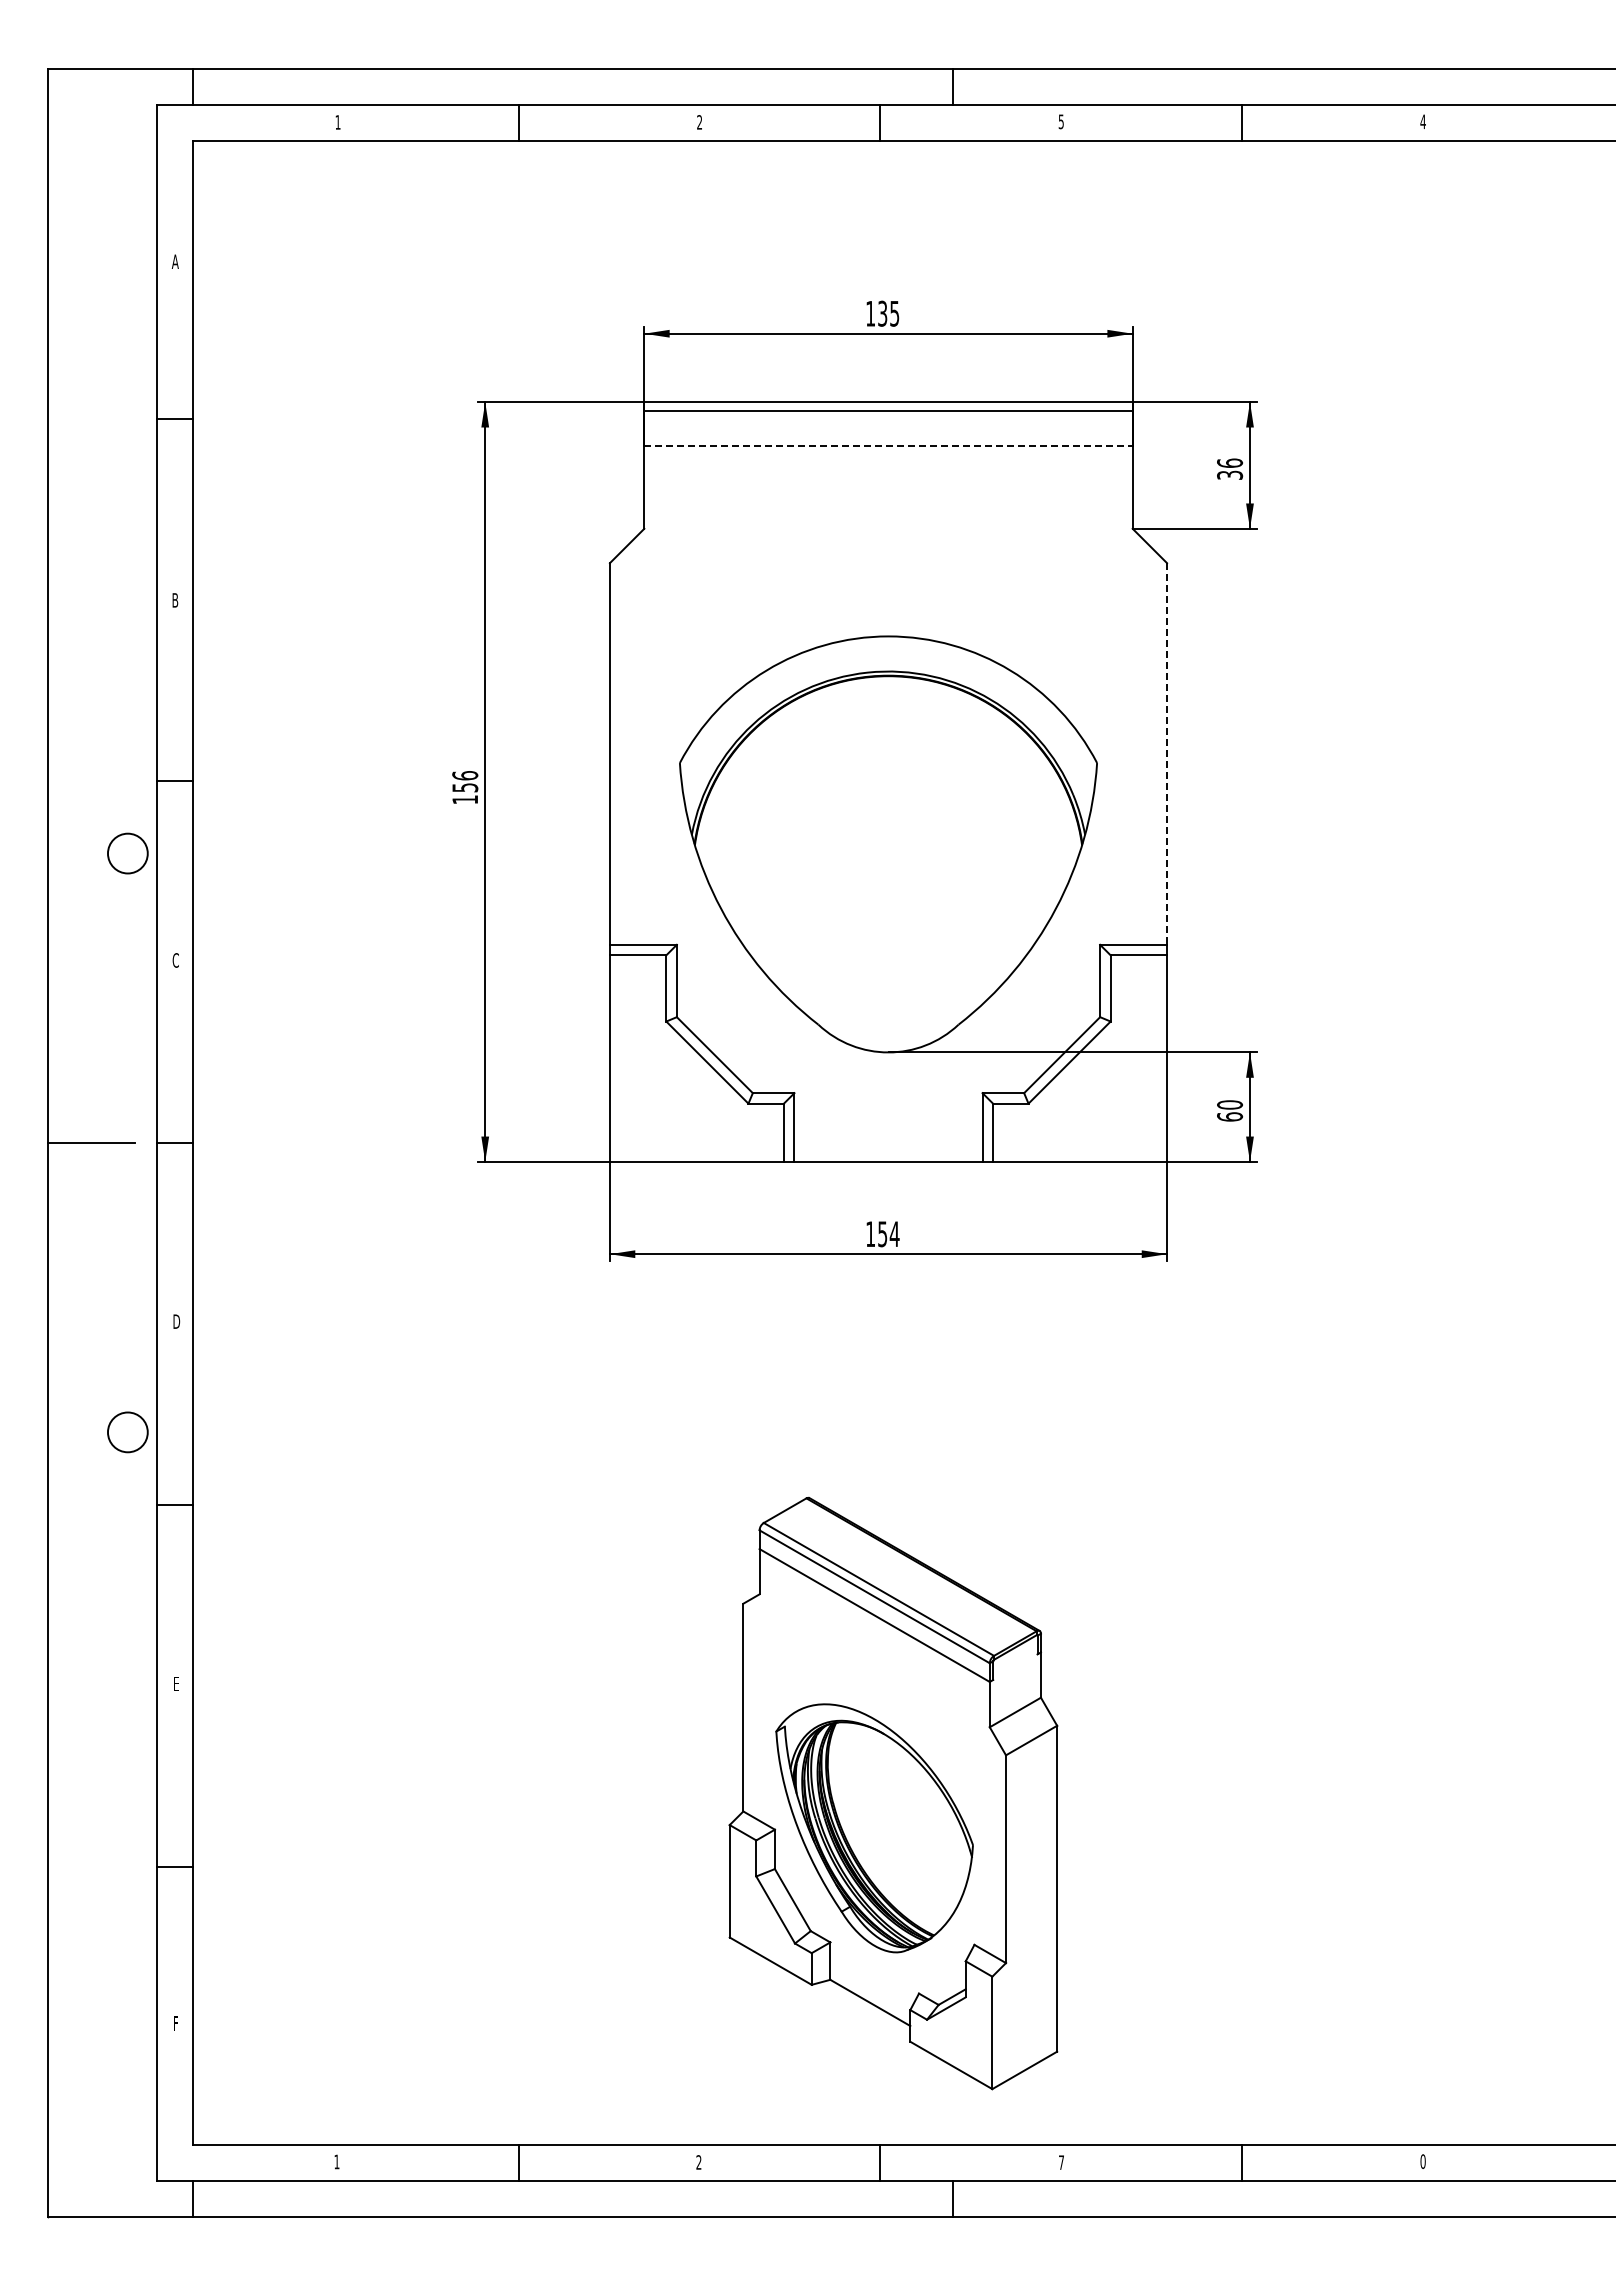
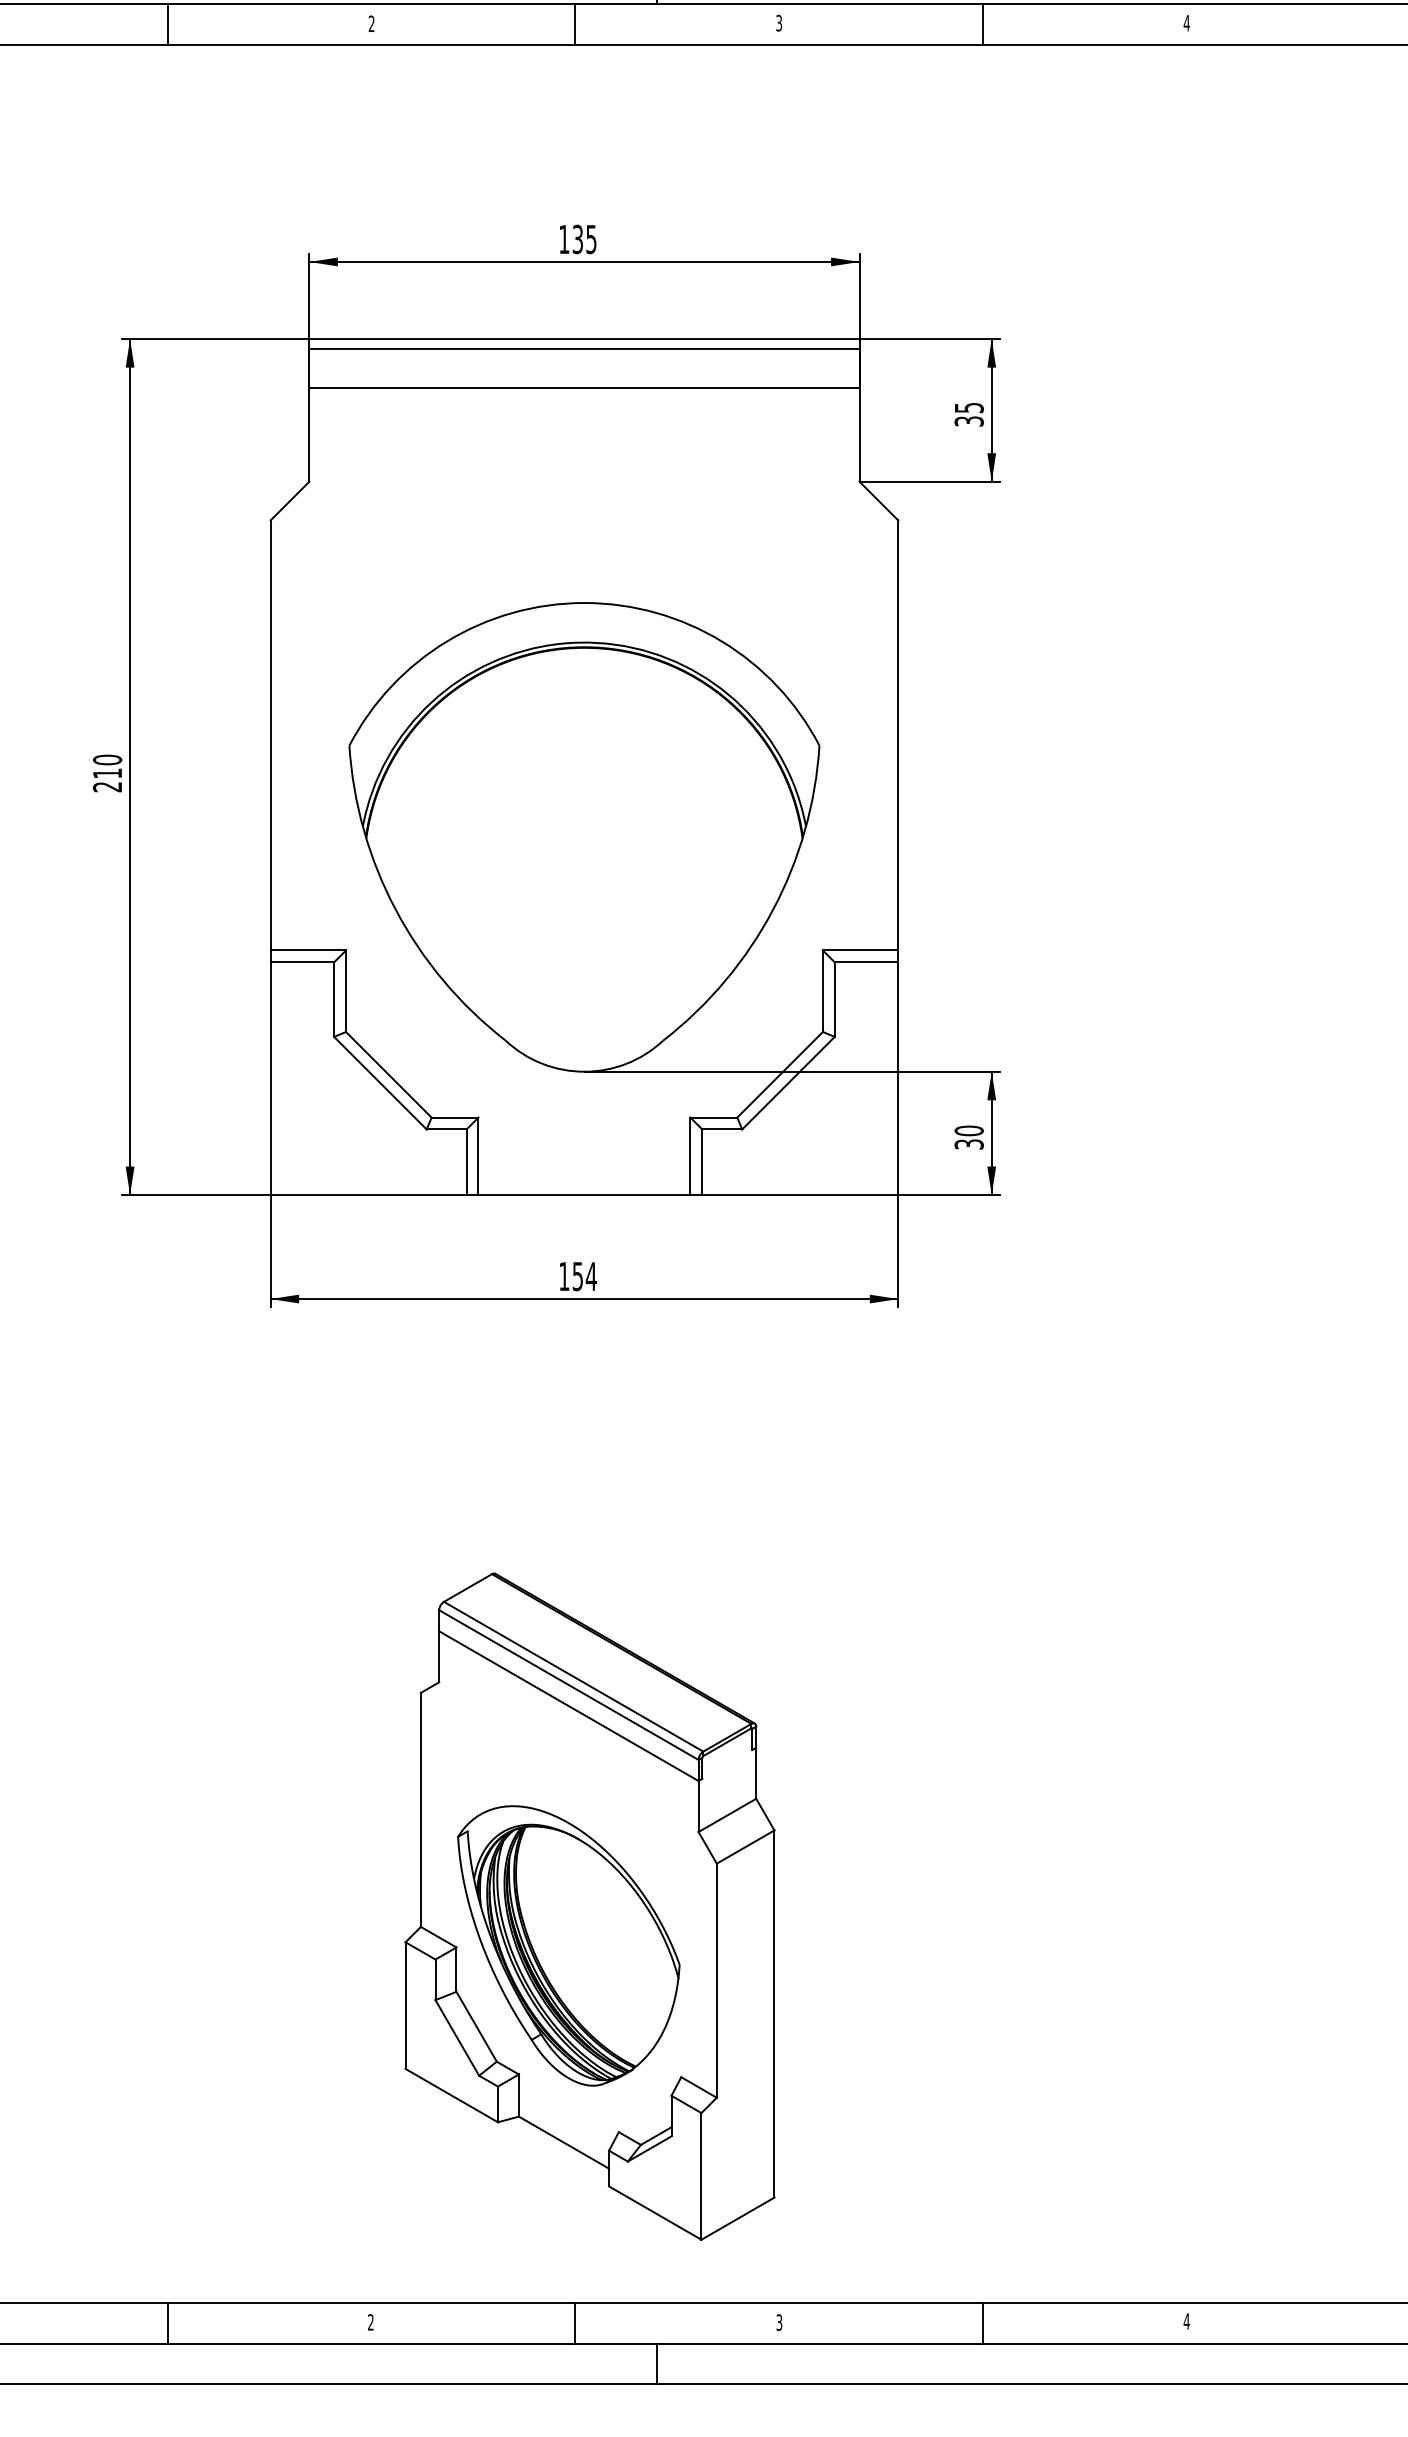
text: (1061, 121) -> (779, 22), 5 -> 3
line: (889, 445) -> (585, 387), dashed -> solid
text: (1230, 462) -> (969, 407), 36 -> 35
line: (1167, 754) -> (898, 736), dashed -> solid
text: (465, 787) -> (107, 773), 156 -> 210
text: (1230, 1116) -> (969, 1143), 60 -> 30
text: (1422, 2161) -> (1186, 2321), 0 -> 4
text: (1061, 2162) -> (779, 2322), 7 -> 3

